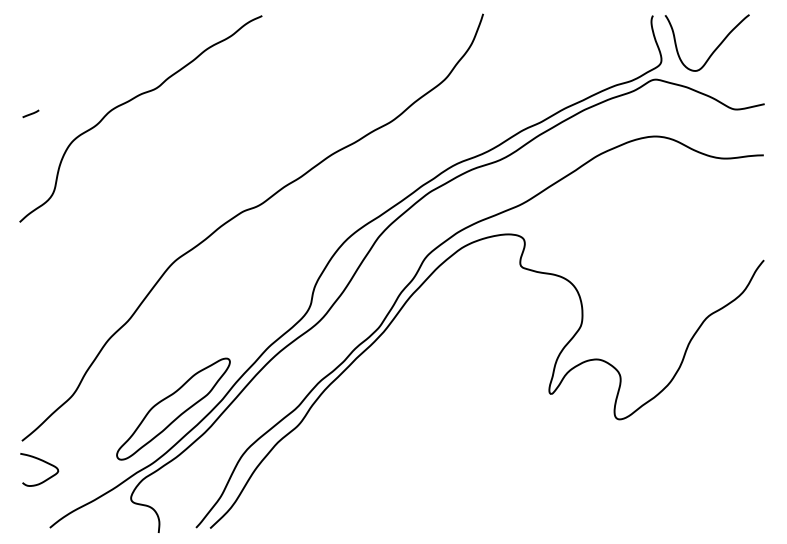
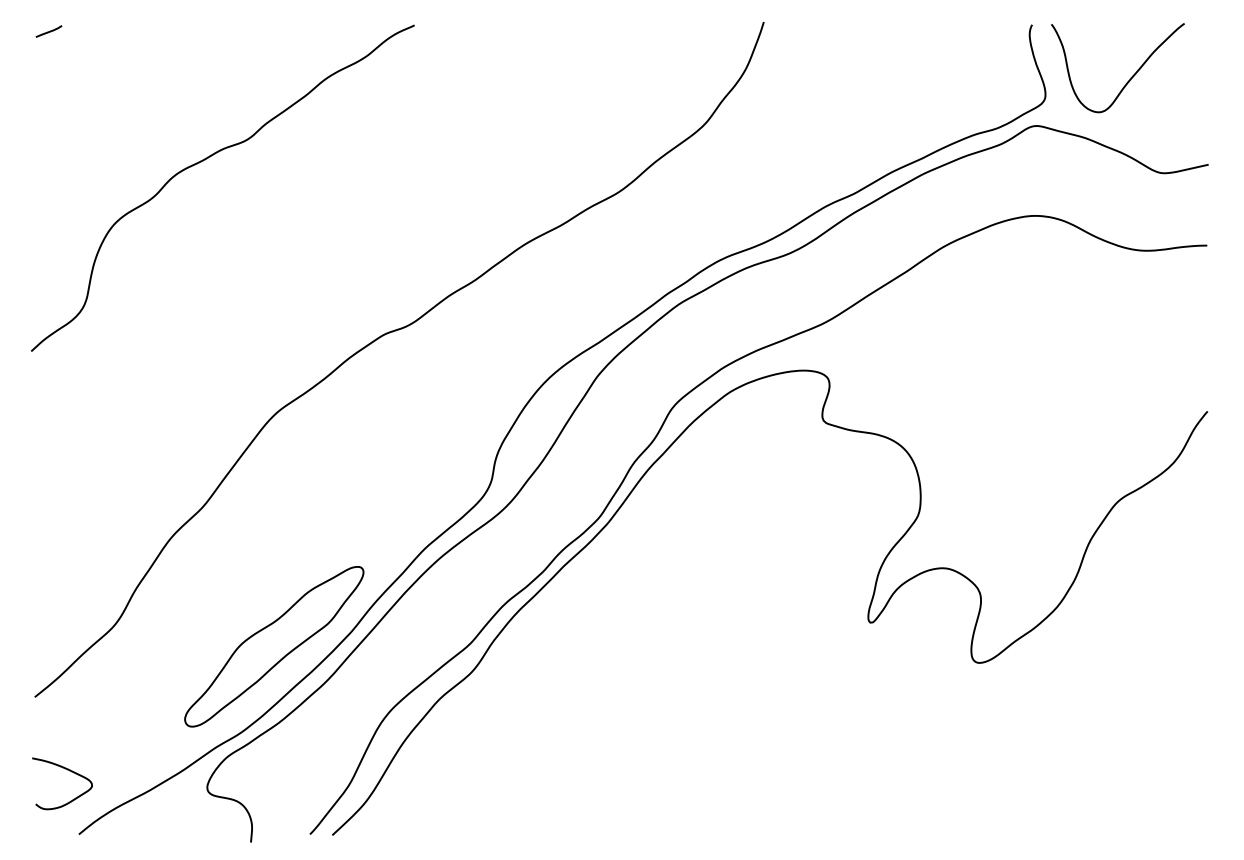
line: (30, 113) -> (48, 30), moved
curve: (43, 462) -> (68, 772), moved

